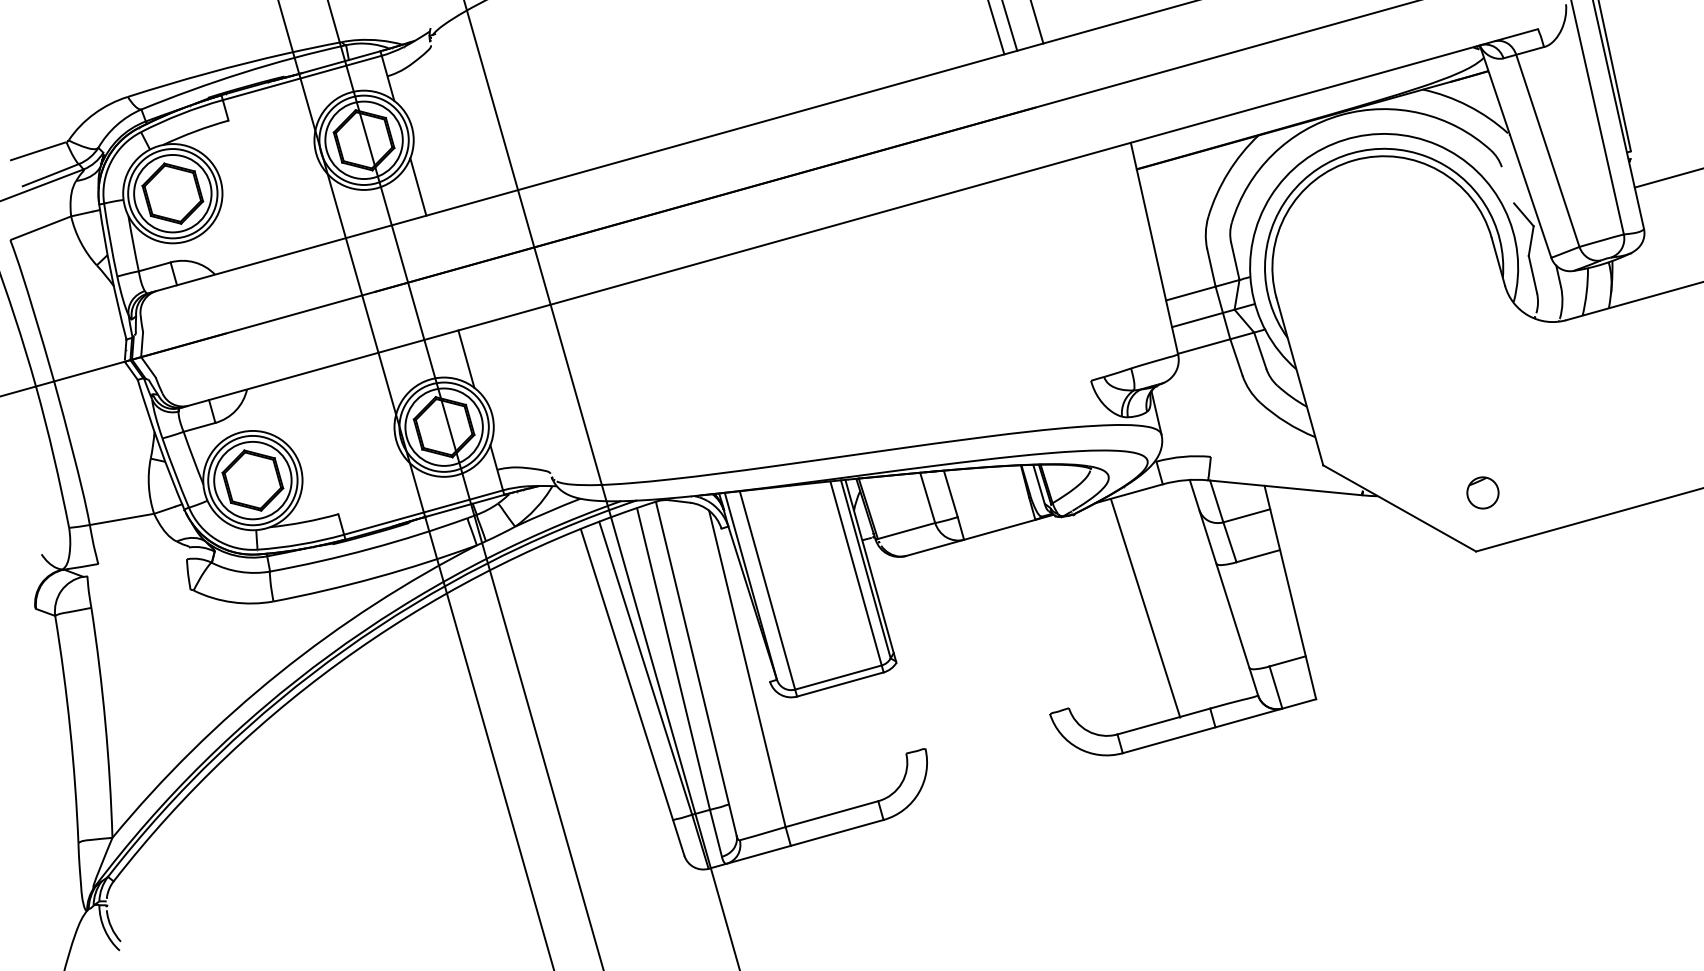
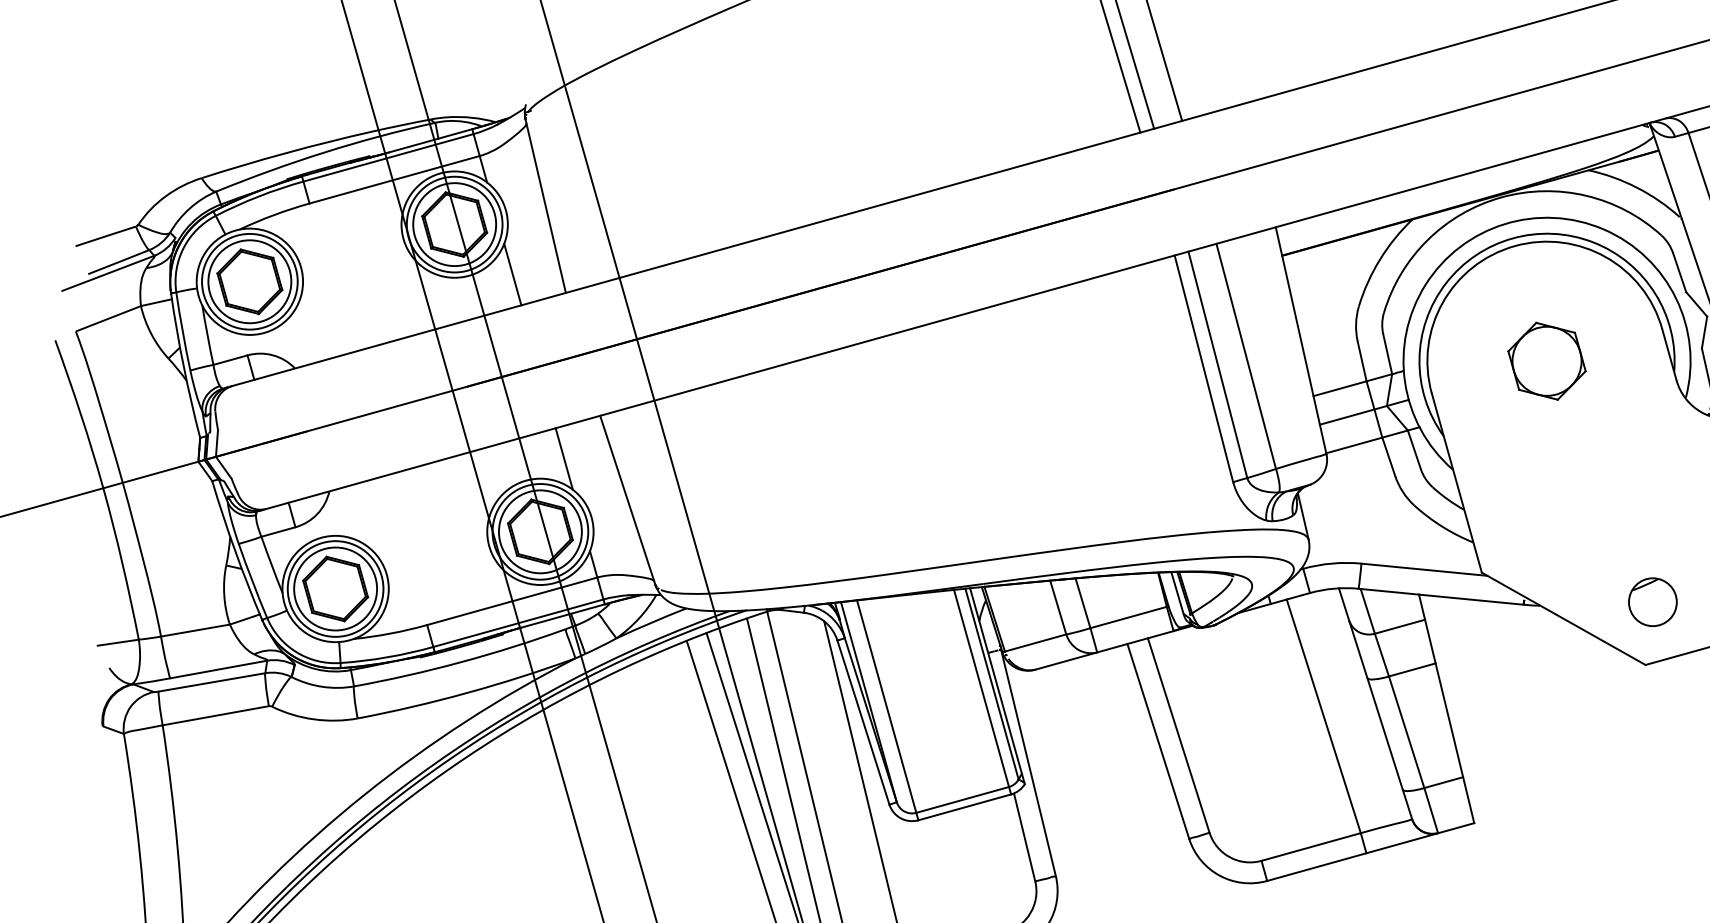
line: (307, 98) -> (394, 179), added
line: (448, 123) -> (545, 206), added
line: (1507, 185) -> (1679, 273), added
line: (1103, 263) -> (1246, 356), added
part: (1383, 267) -> (1546, 360), added
line: (1076, 270) -> (1217, 364), added
line: (1063, 274) -> (1203, 368), added
line: (525, 397) -> (627, 500), added
line: (1269, 462) -> (1424, 569), added
line: (417, 491) -> (511, 600), added
part: (1482, 492) -> (1652, 601), size x1.43
line: (993, 507) -> (1128, 617), added
line: (49, 530) -> (117, 642), added
line: (143, 555) -> (218, 669), added
line: (137, 567) -> (212, 682), added
line: (140, 598) -> (215, 715), added
line: (745, 604) -> (863, 721), added
line: (1145, 608) -> (1323, 716), moved
line: (1252, 614) -> (1406, 732), added
line: (1040, 617) -> (1179, 735), added
line: (1020, 622) -> (1157, 740), added
line: (899, 642) -> (1028, 762), added
line: (896, 712) -> (1024, 837), added

